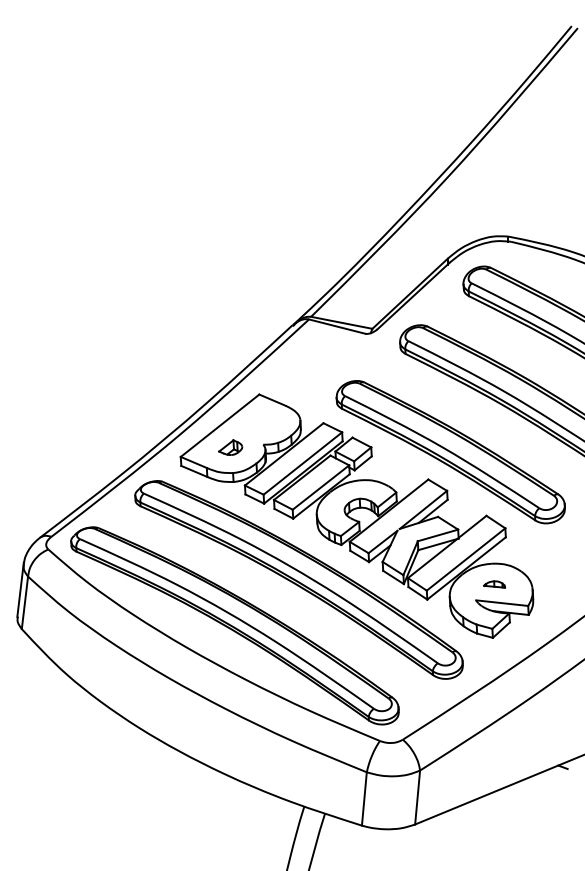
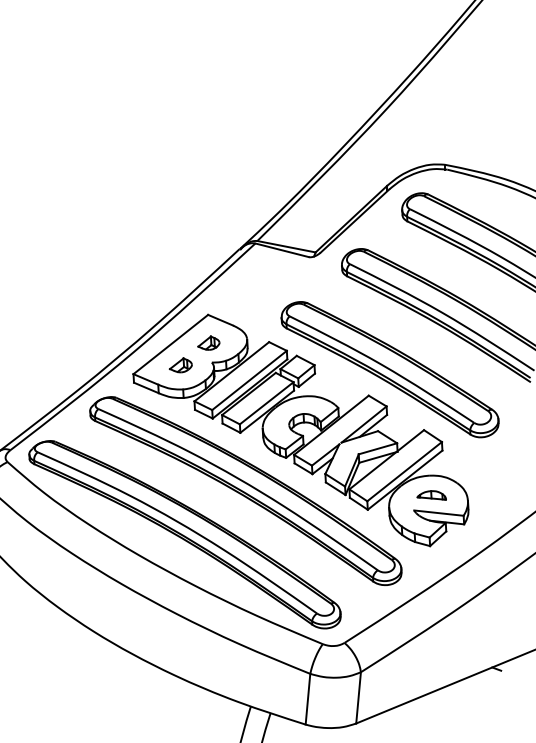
part: (260, 424) -> (209, 343), added
part: (494, 584) -> (431, 495), size x1.43

